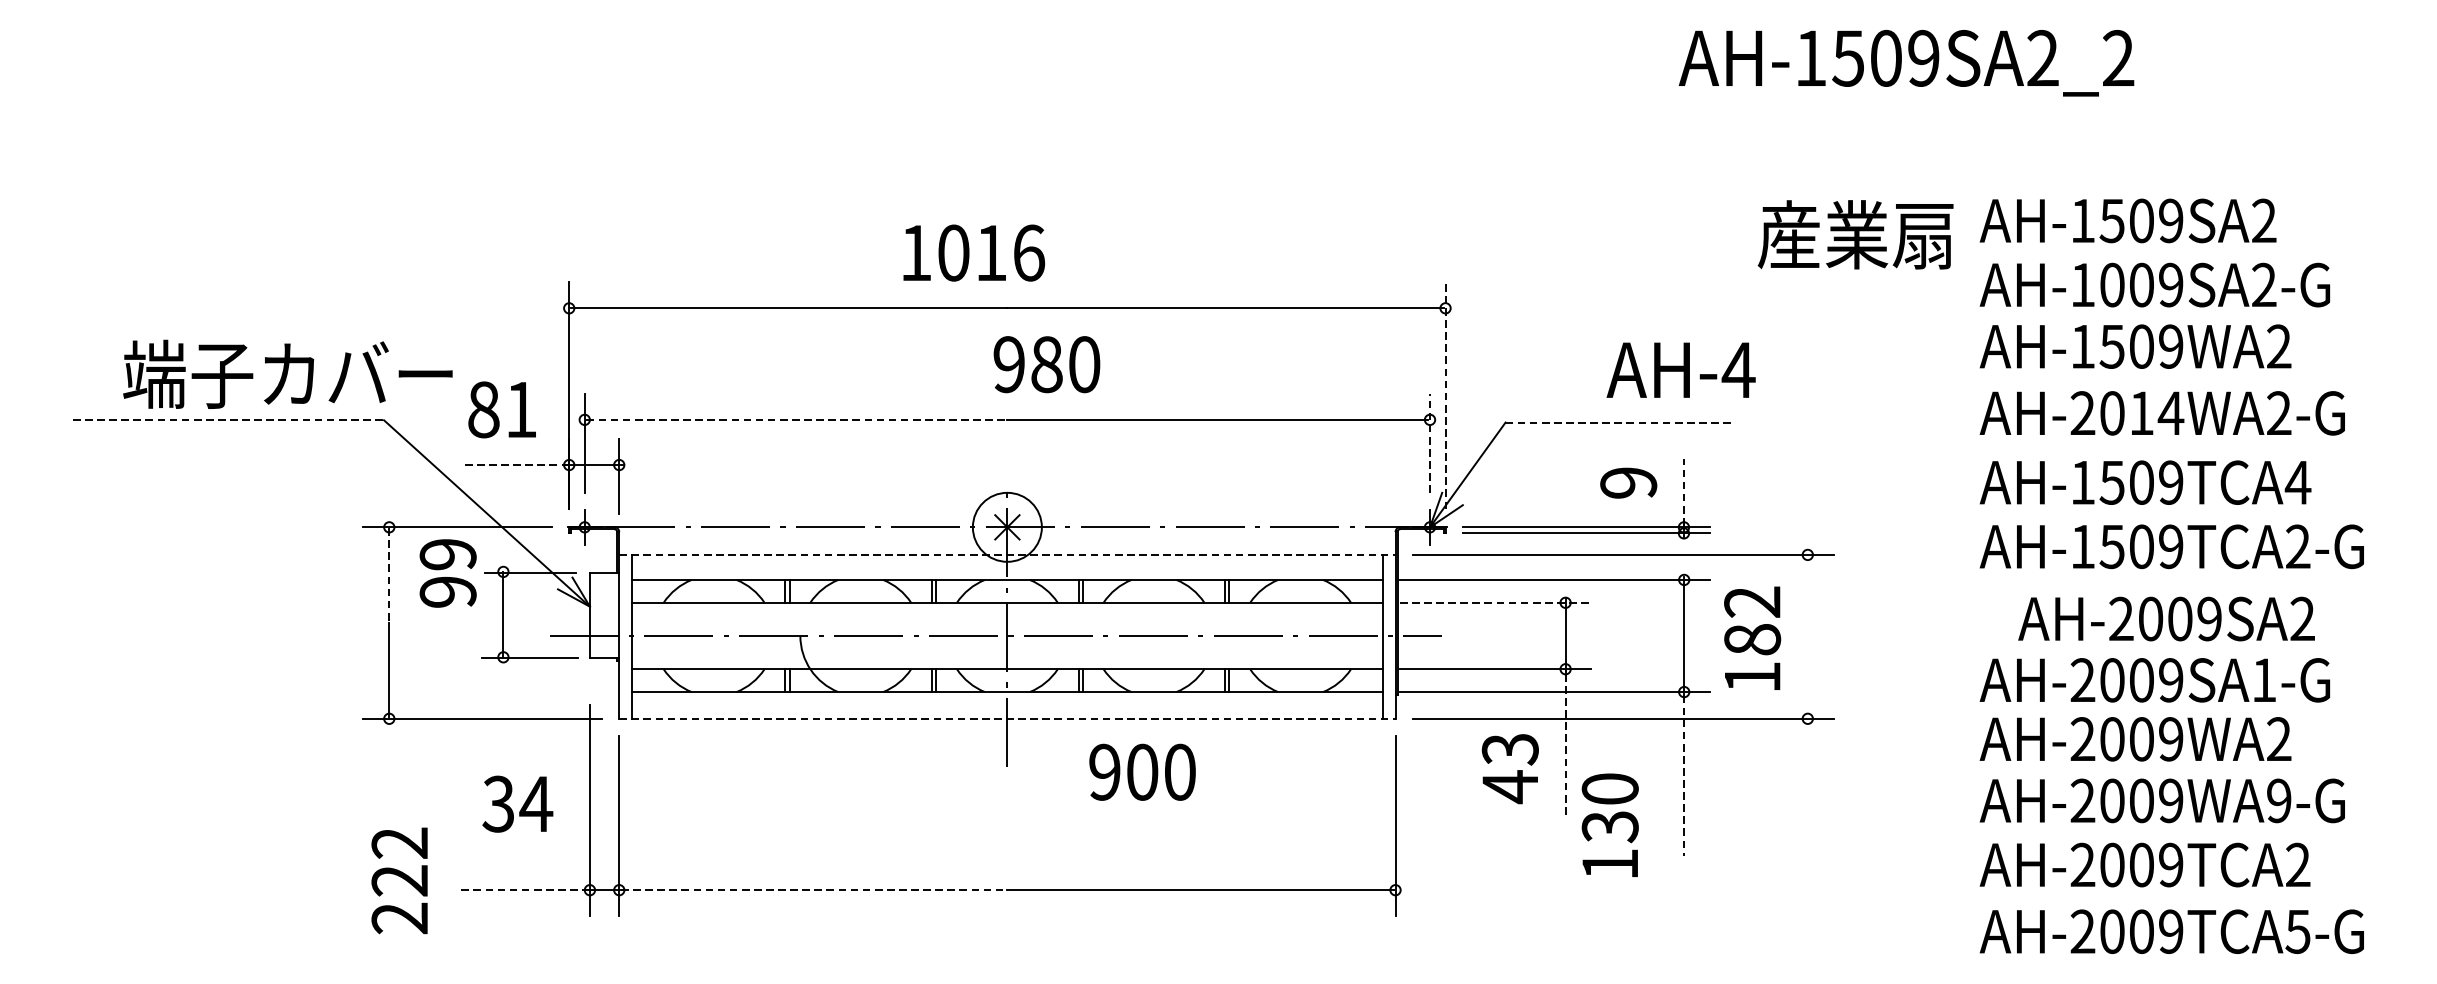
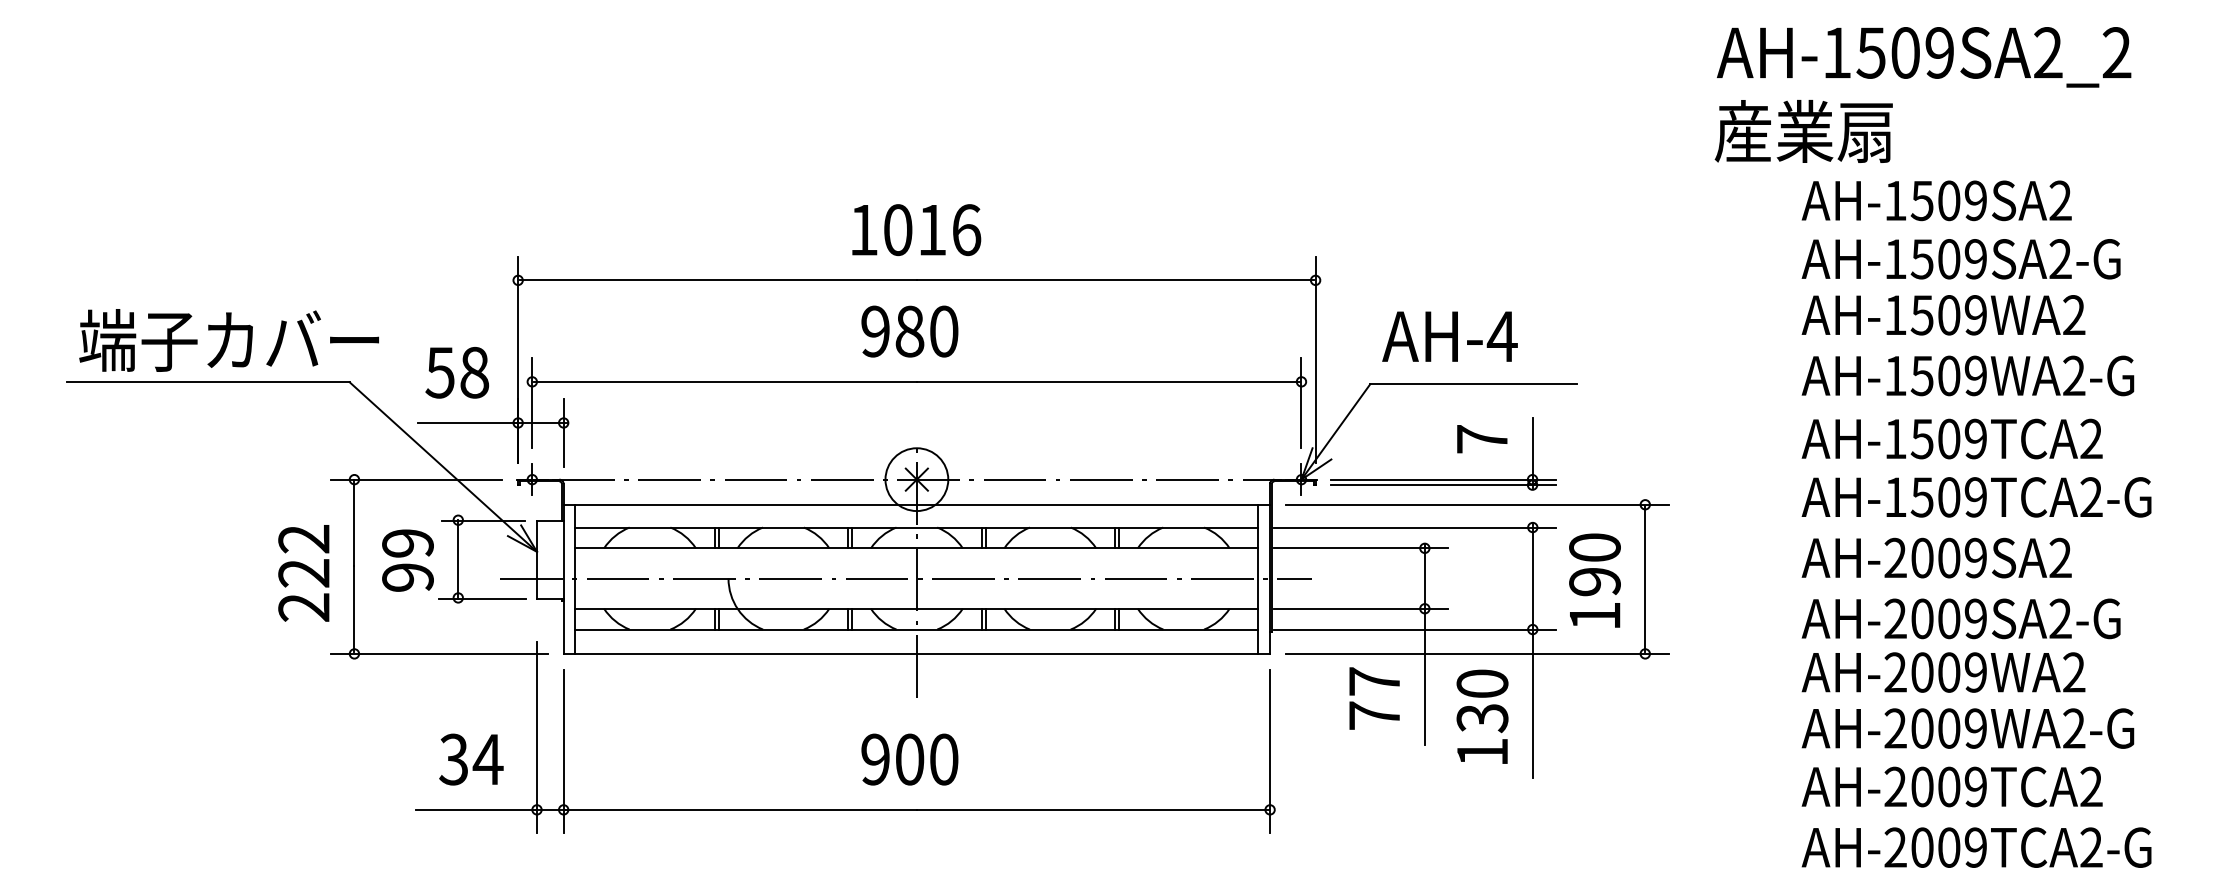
text: (1906, 63) -> (1924, 57), moved
text: (1855, 234) -> (1803, 131), moved
text: (973, 253) -> (916, 230), moved
text: (2111, 285) -> (1921, 259), AH-1009SA2-G -> AH-1509SA2-G
text: (1046, 364) -> (909, 331), moved
text: (1680, 370) -> (1449, 336), moved
text: (287, 374) -> (228, 340), moved
line: (1445, 395) -> (1315, 359), dashed -> solid
text: (502, 409) -> (457, 372), 81 -> 58
text: (2126, 412) -> (1935, 375), AH-2014WA2-G -> AH-1509WA2-G
line: (797, 419) -> (725, 381), dashed -> solid
line: (228, 420) -> (208, 382), dashed -> solid
line: (1619, 422) -> (1473, 384), dashed -> solid
line: (1430, 442) -> (1301, 402), dashed -> solid
line: (514, 464) -> (468, 422), dashed -> solid
text: (2298, 482) -> (2091, 438), AH-1509TCA4 -> AH-1509TCA2
text: (1628, 483) -> (1482, 439), 9 -> 7
line: (1683, 492) -> (1532, 447), dashed -> solid
line: (1008, 554) -> (917, 504), dashed -> solid
text: (447, 573) -> (407, 560), moved
line: (389, 575) -> (354, 523), dashed -> solid
line: (1495, 602) -> (1361, 548), dashed -> solid
text: (2166, 618) -> (1936, 557), moved
text: (1752, 620) -> (1594, 564), 182 -> 190
line: (1808, 637) -> (1645, 579), added
text: (2264, 679) -> (2060, 618), AH-2009SA1-G -> AH-2009SA2-G
line: (1008, 718) -> (917, 653), dashed -> solid
line: (1565, 746) -> (1424, 679), dashed -> solid
text: (1510, 768) -> (1374, 699), 43 -> 77
text: (1142, 772) -> (909, 759), moved
line: (1683, 775) -> (1532, 705), dashed -> solid
text: (2279, 800) -> (2074, 728), AH-2009WA9-G -> AH-2009WA2-G
text: (517, 804) -> (471, 759), moved
text: (1610, 824) -> (1482, 716), moved
text: (399, 881) -> (303, 573), moved
line: (523, 889) -> (476, 809), dashed -> solid
line: (814, 889) -> (741, 809), dashed -> solid
text: (2297, 931) -> (2090, 847), AH-2009TCA5-G -> AH-2009TCA2-G

